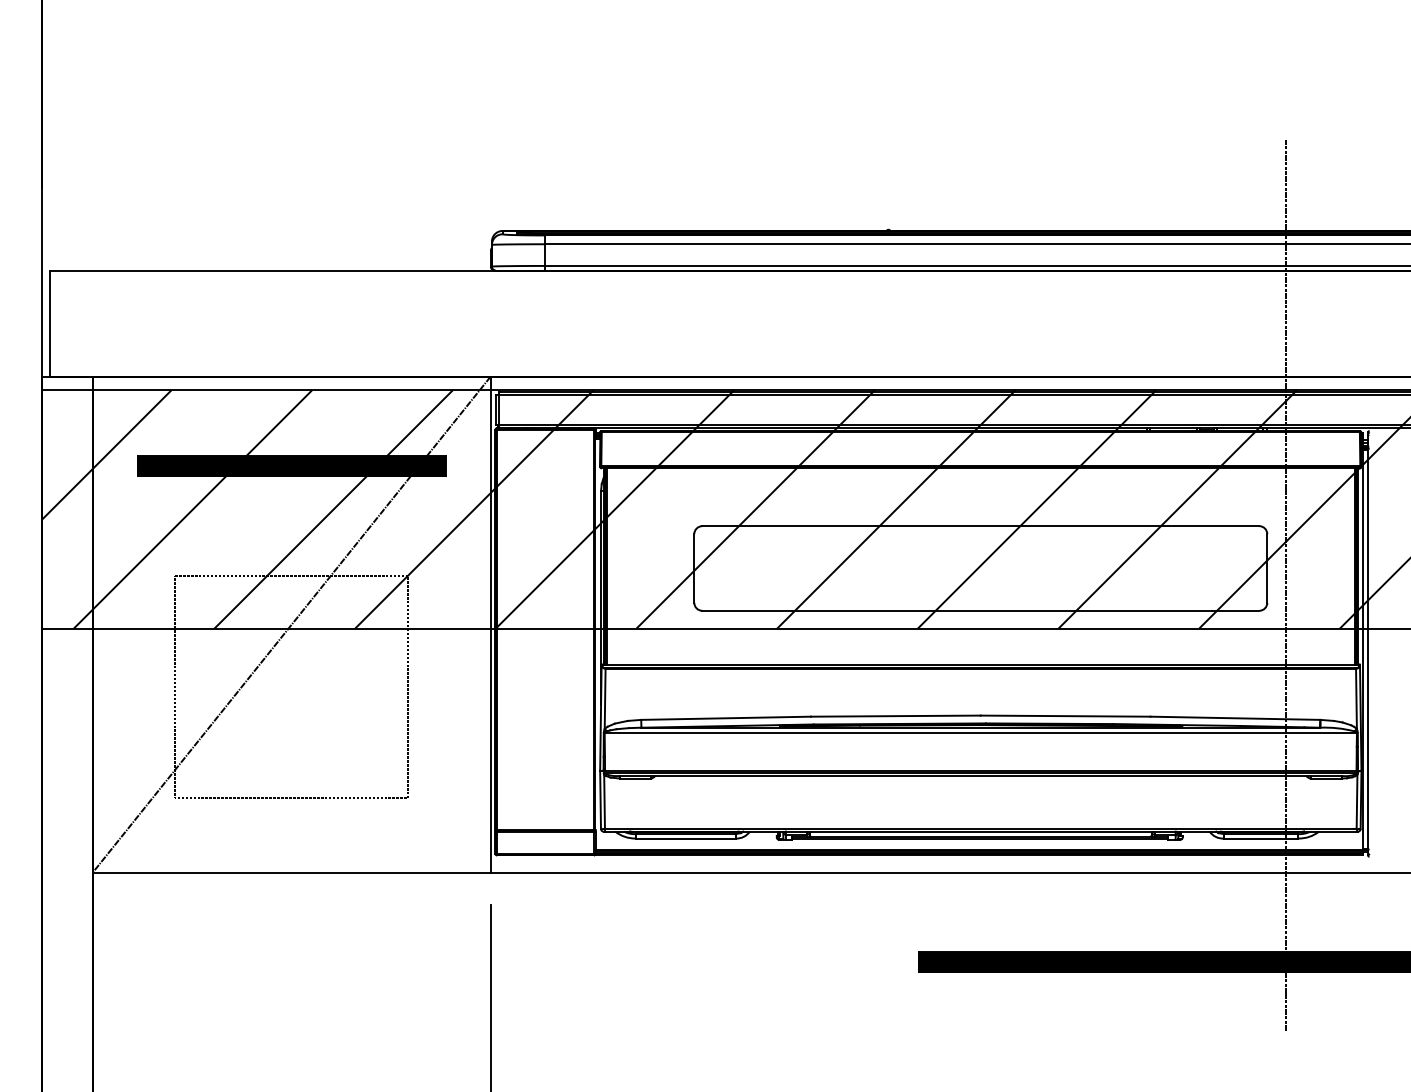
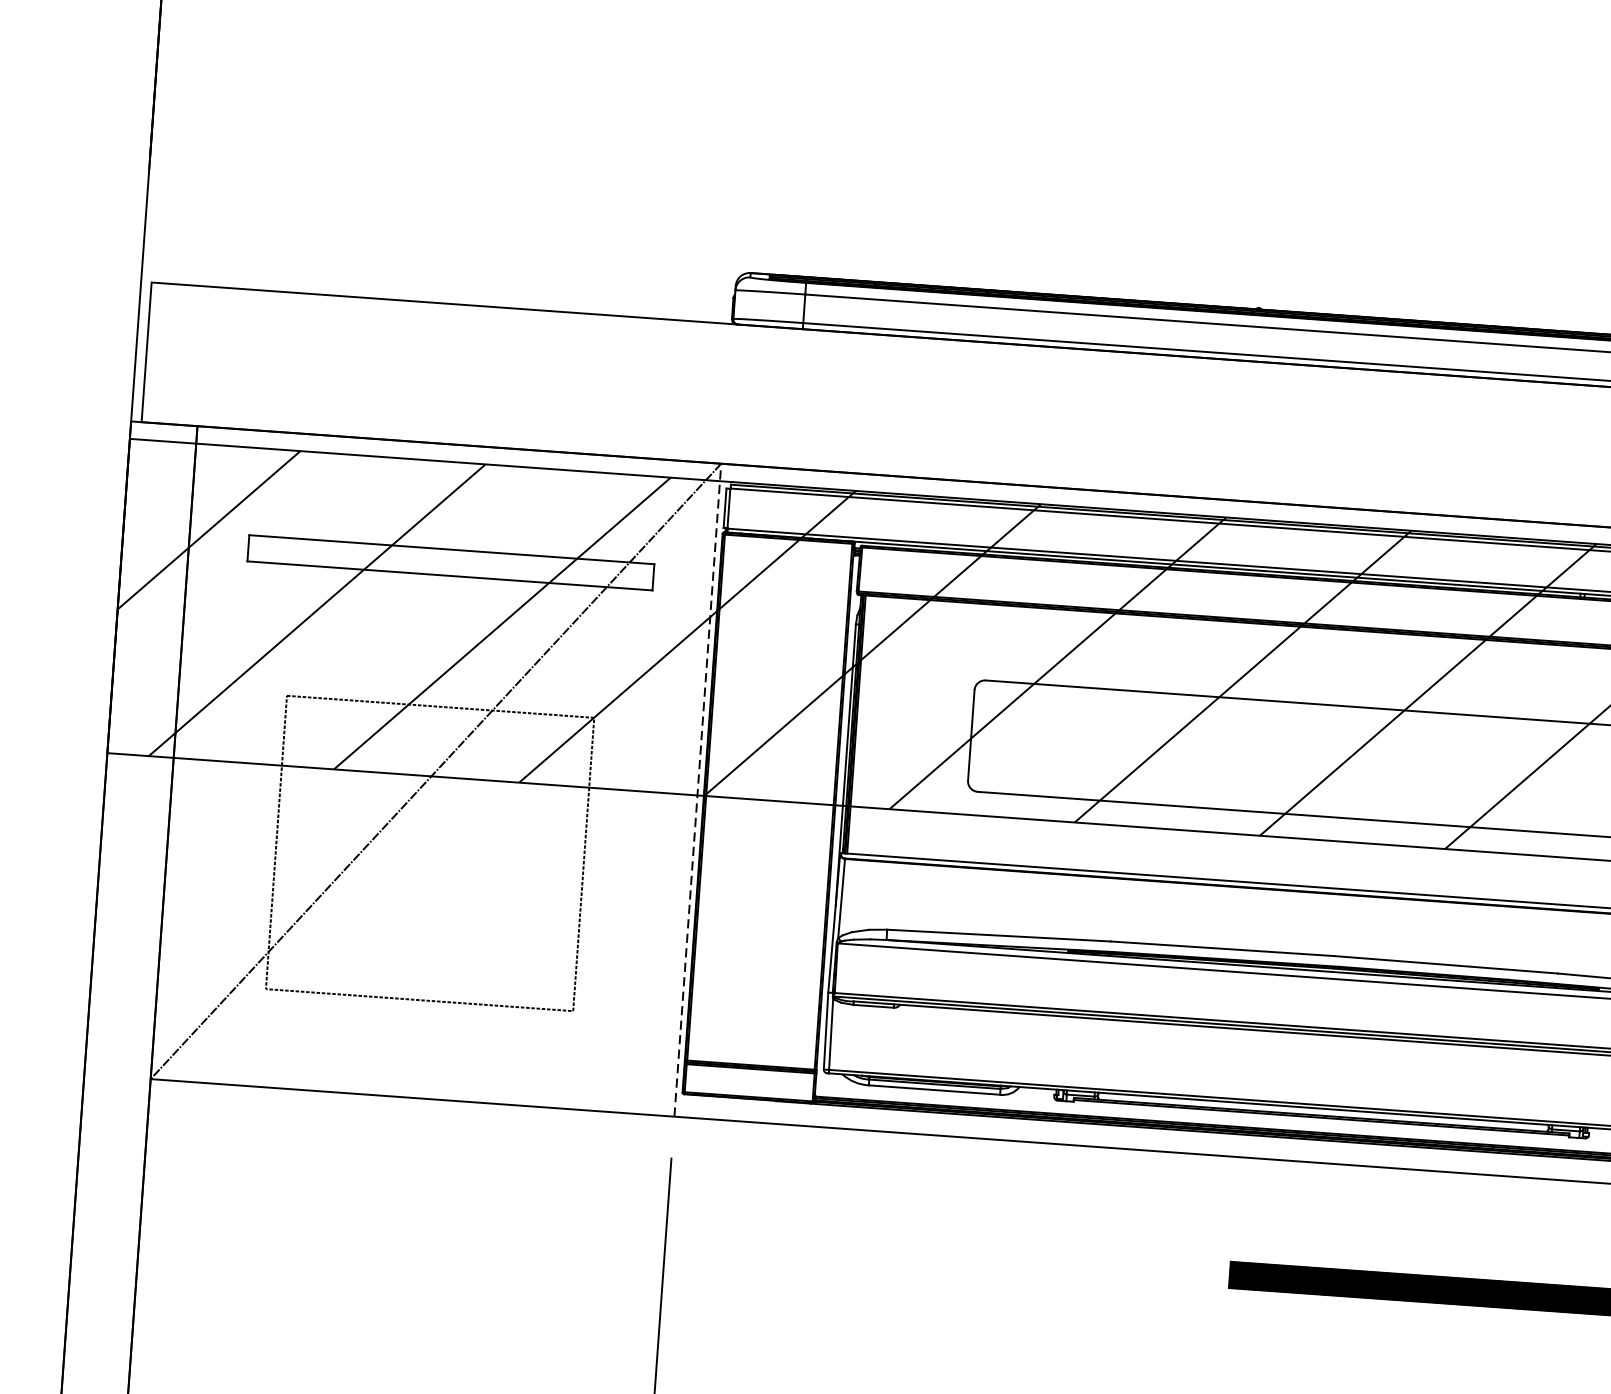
hatch: (291, 466) -> (450, 563), removed
line: (490, 624) -> (697, 789), solid -> dashed

